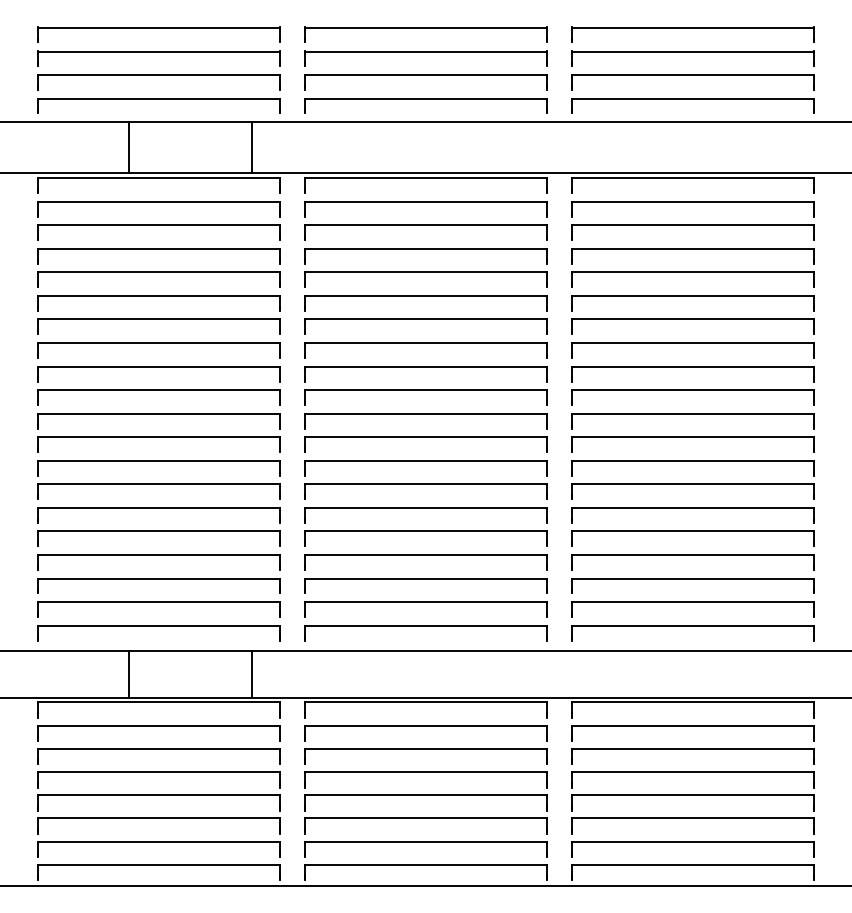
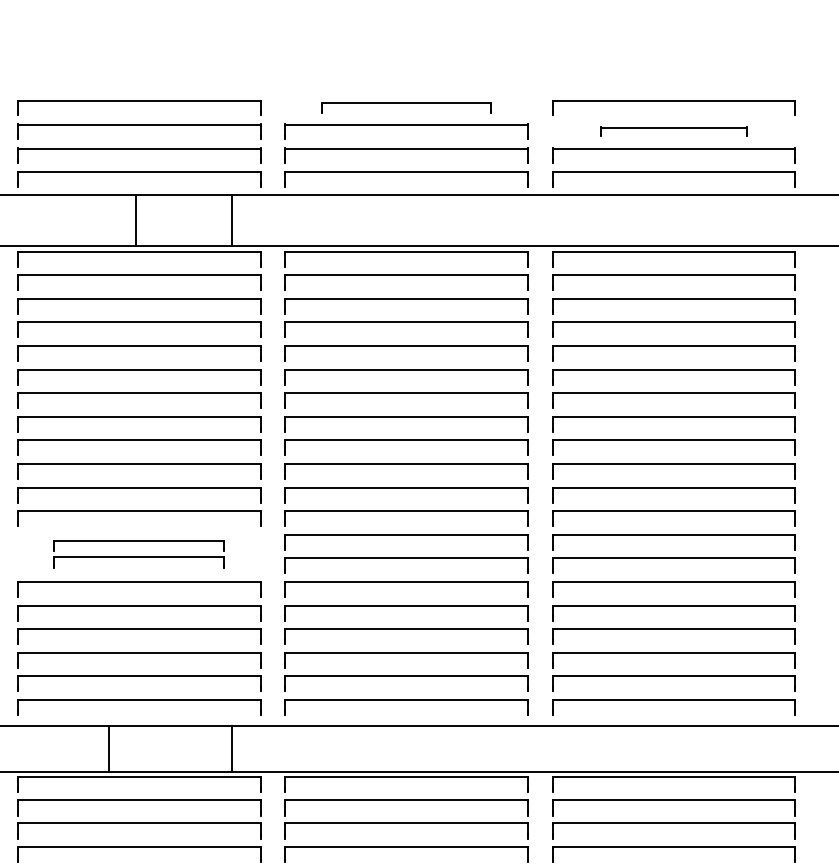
part: (425, 34) -> (406, 107), size x0.7
part: (692, 58) -> (673, 131), size x0.6
line: (128, 146) -> (135, 219), moved
part: (158, 479) -> (138, 553), size x0.7

